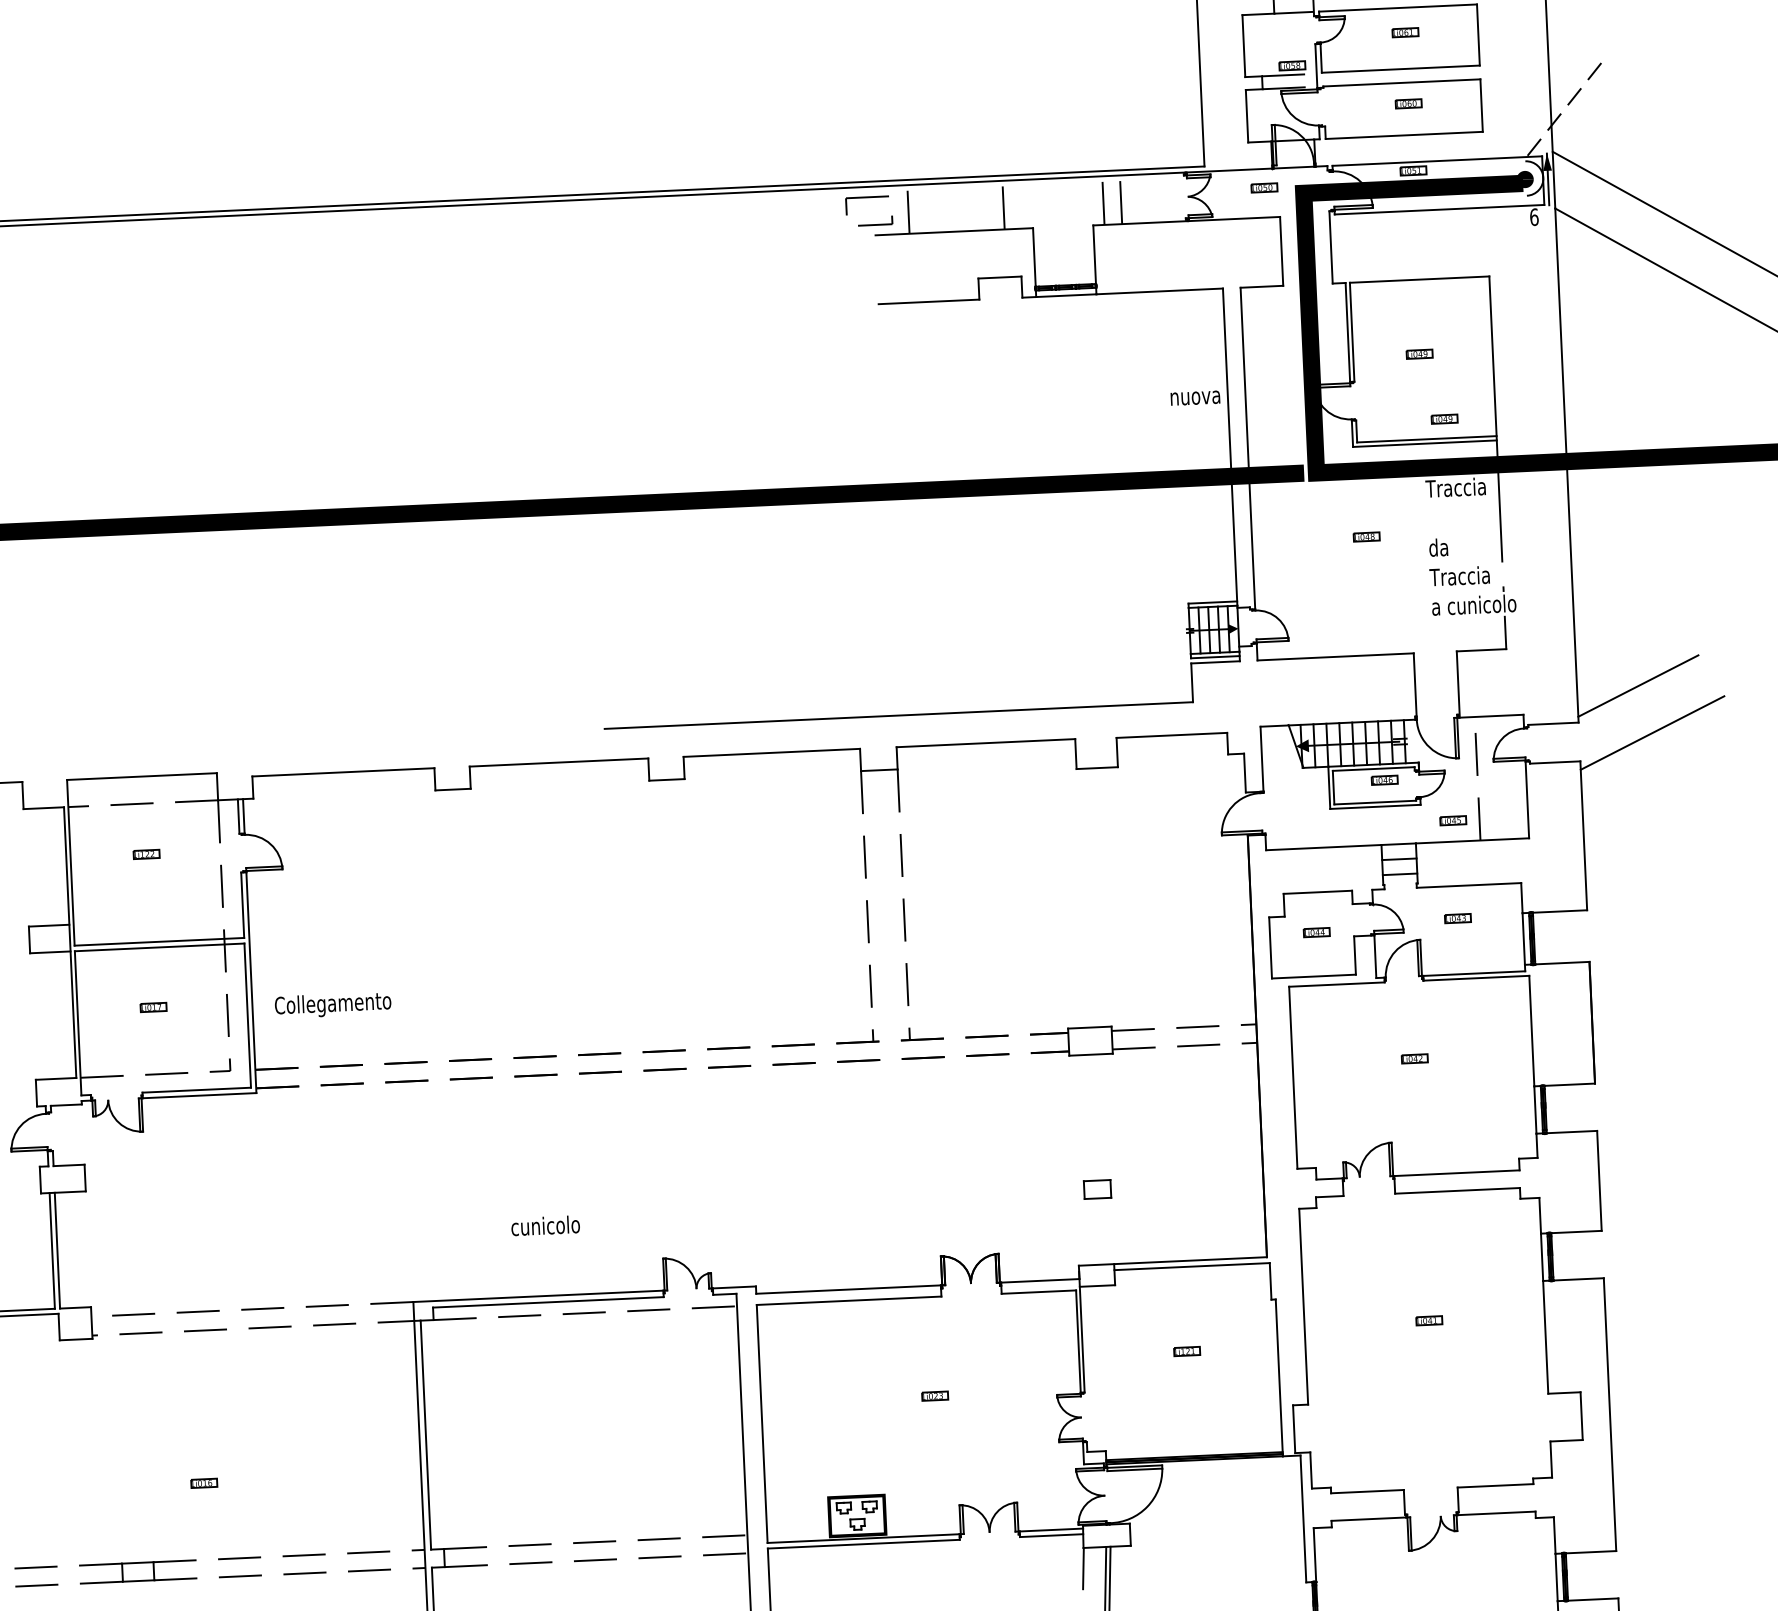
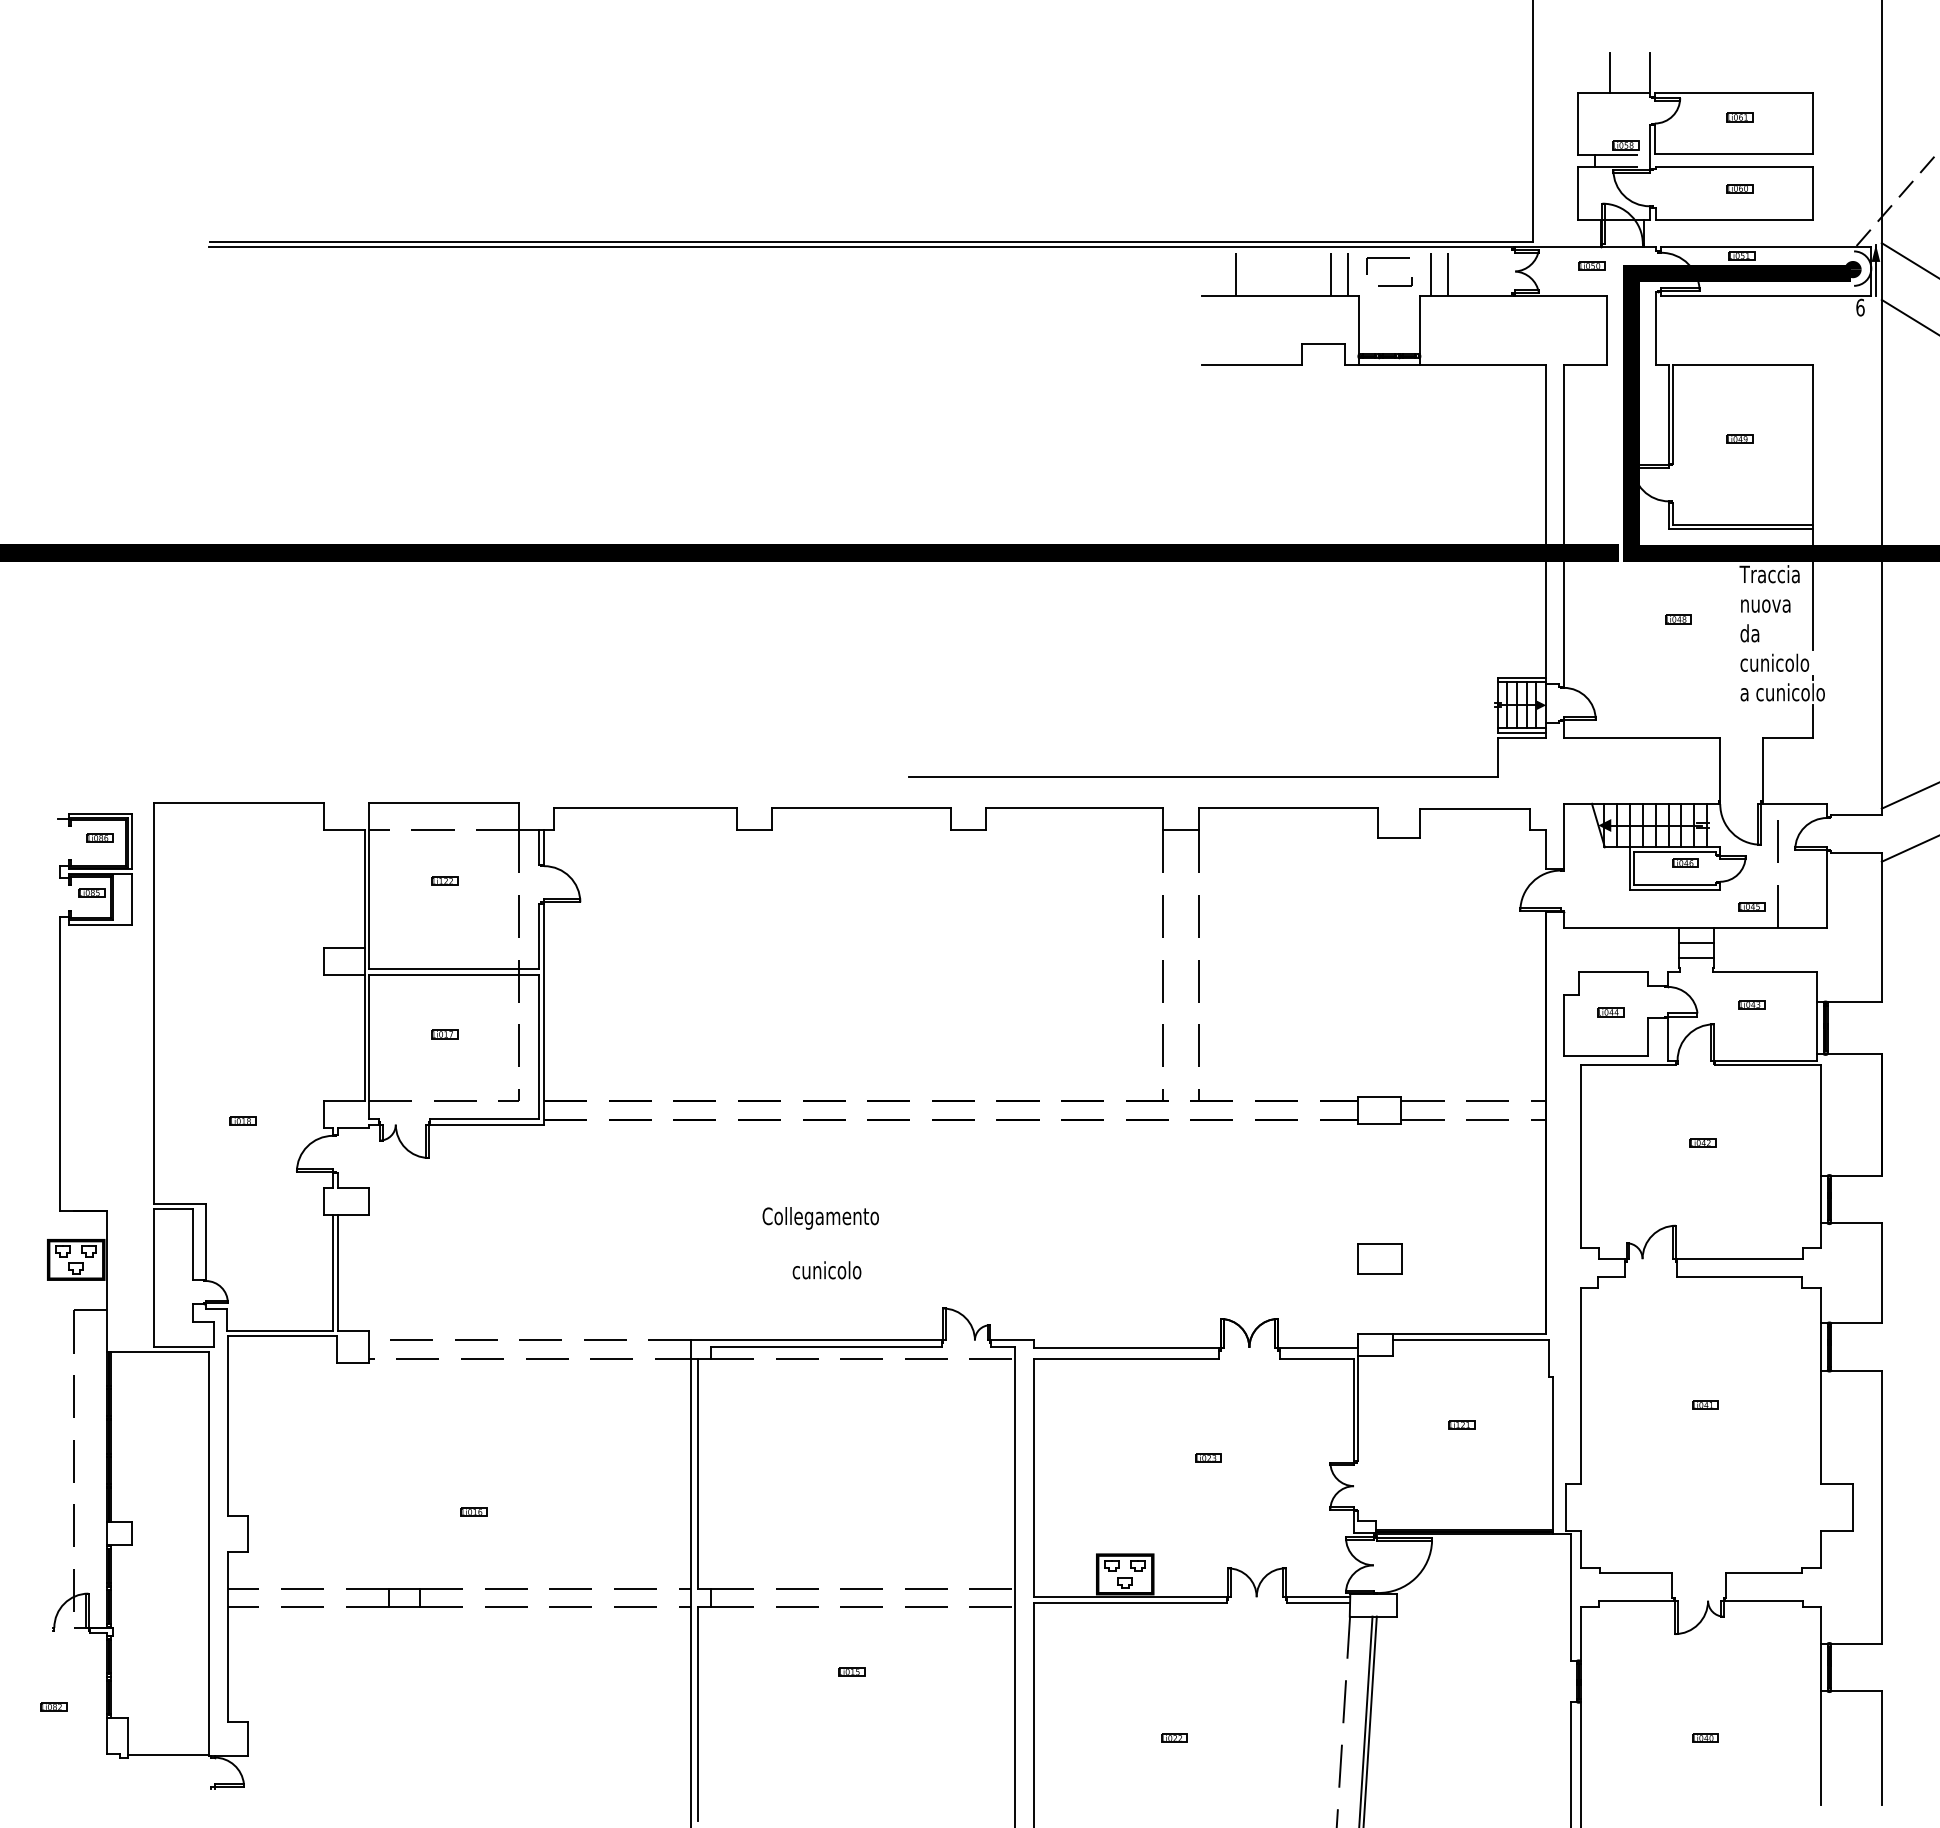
part: (868, 198) -> (1389, 258), moved
line: (1020, 204) -> (1347, 271), added
text: (1195, 397) -> (1765, 605), moved
part: (1444, 418) -> (1761, 504), removed
text: (1464, 575) -> (1774, 662), Traccia -> cunicolo
text: (332, 1005) -> (820, 1218), moved
part: (1096, 1188) -> (1379, 1258), size x1.67

